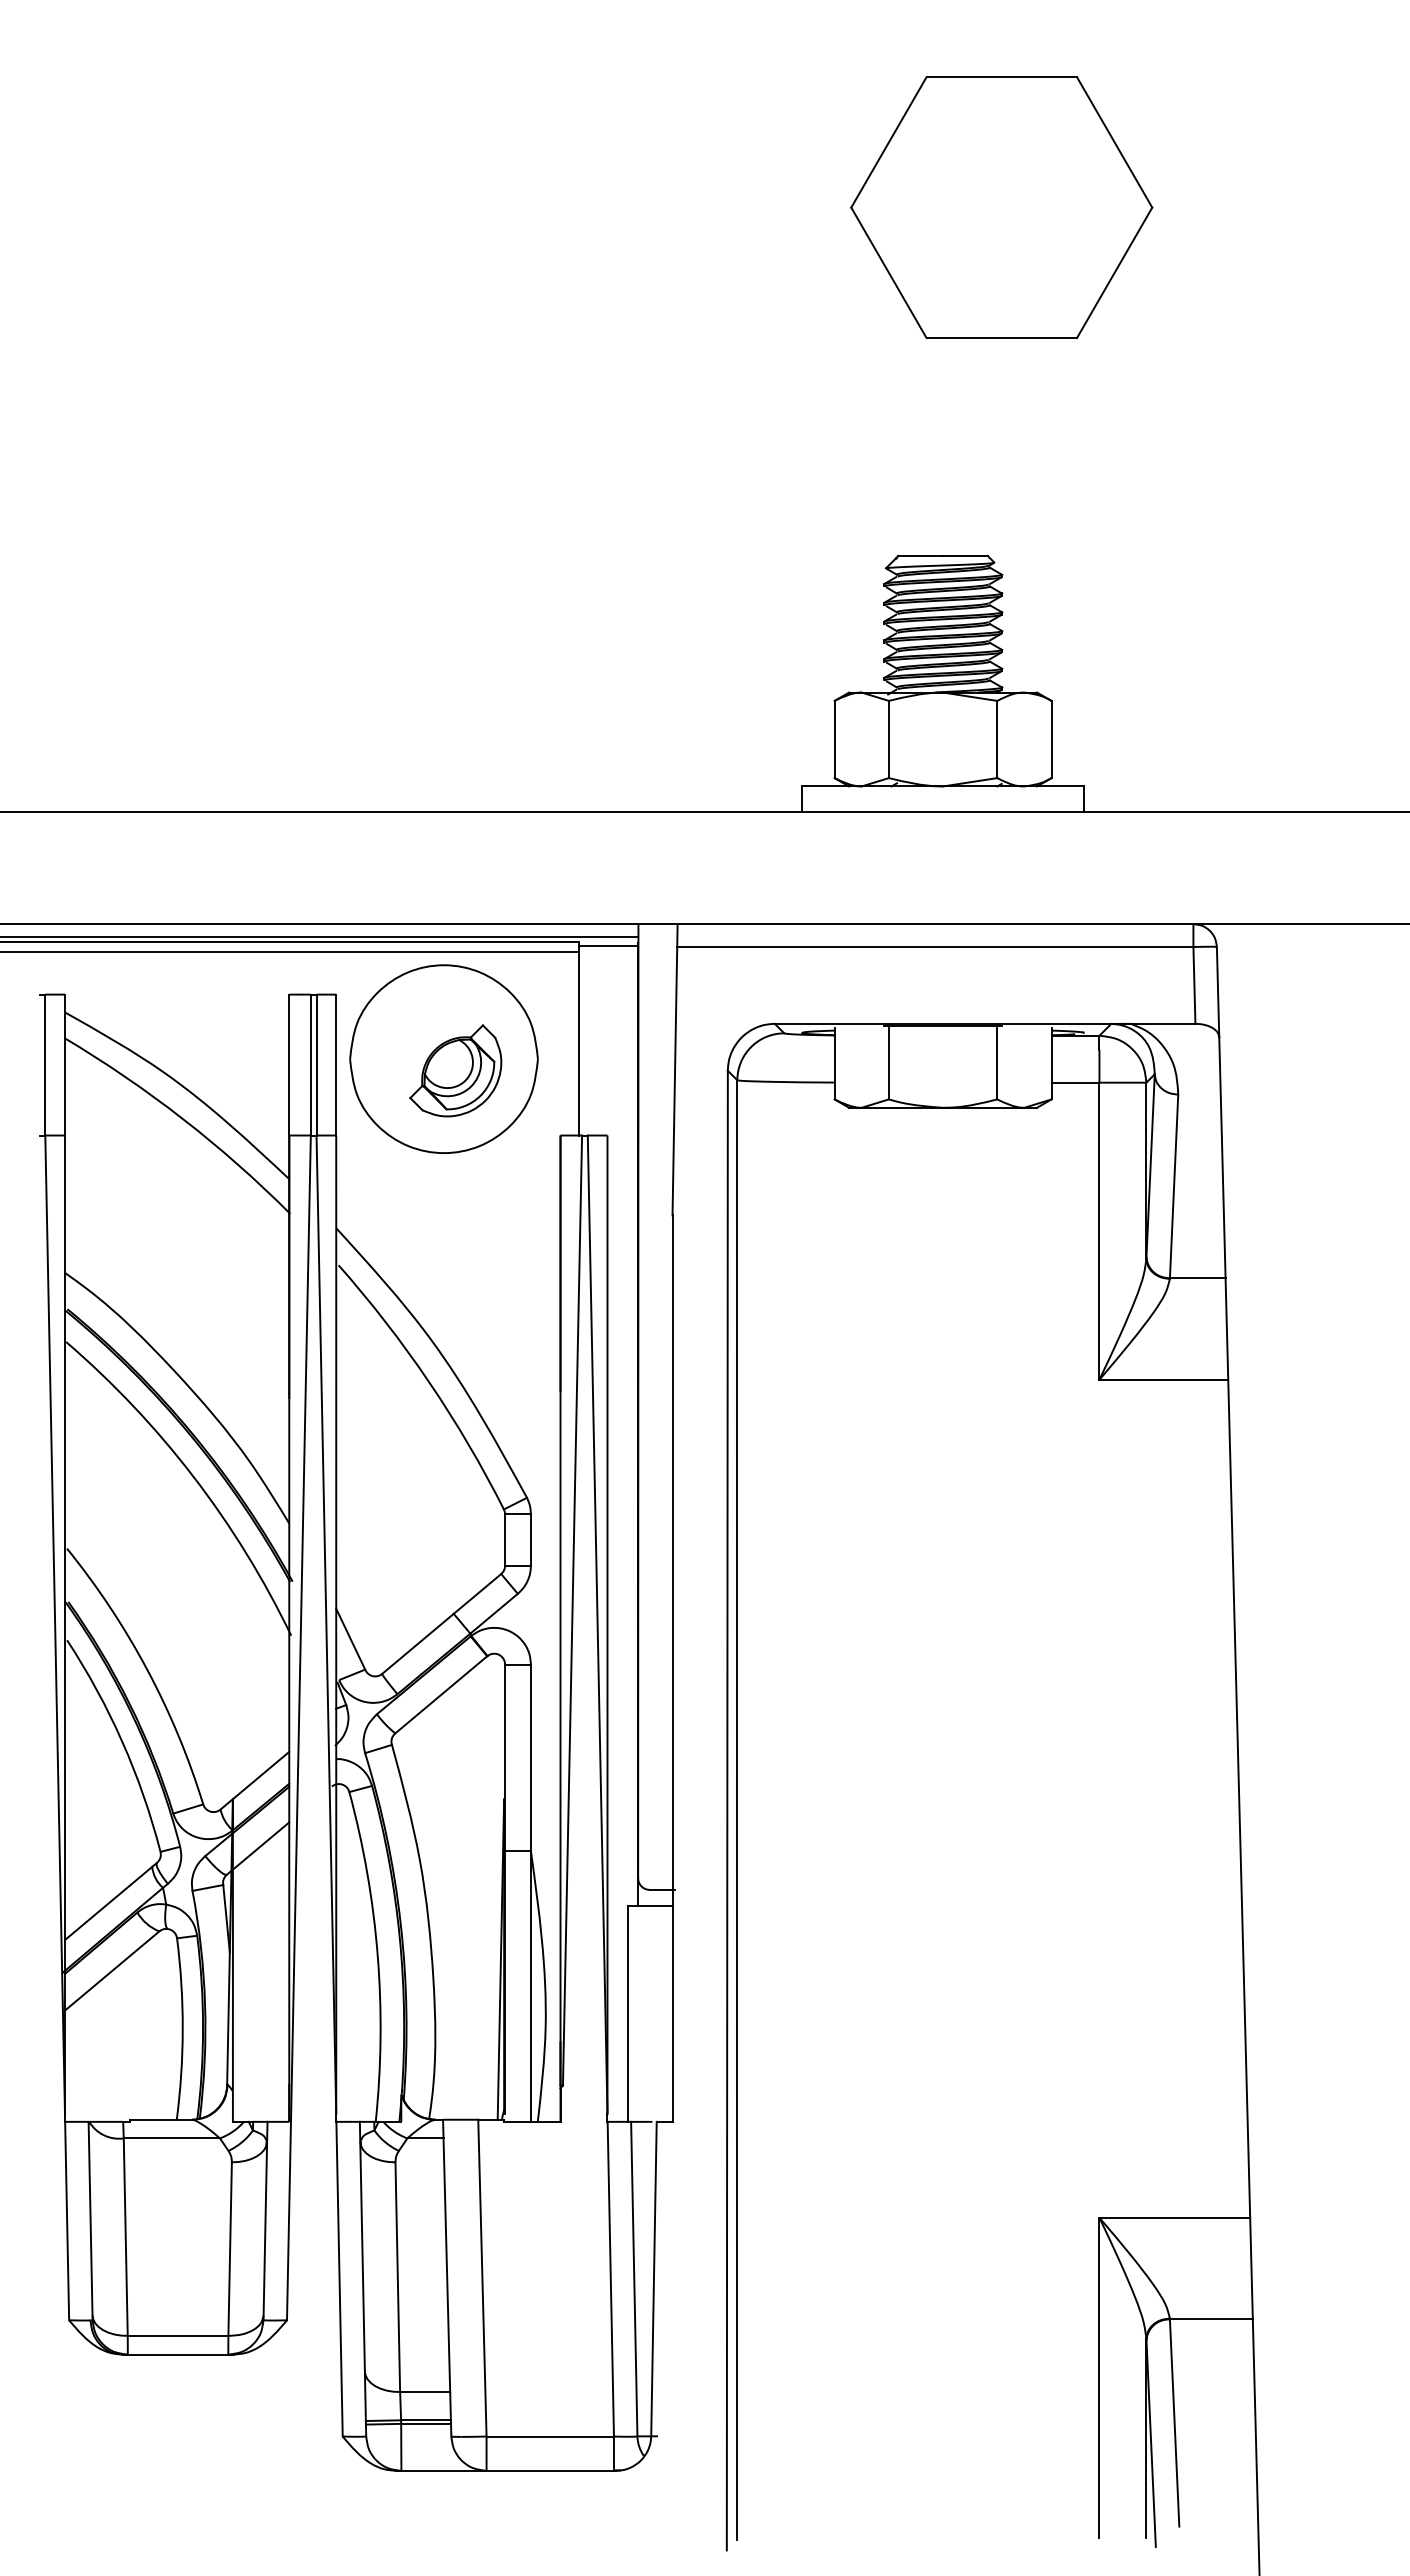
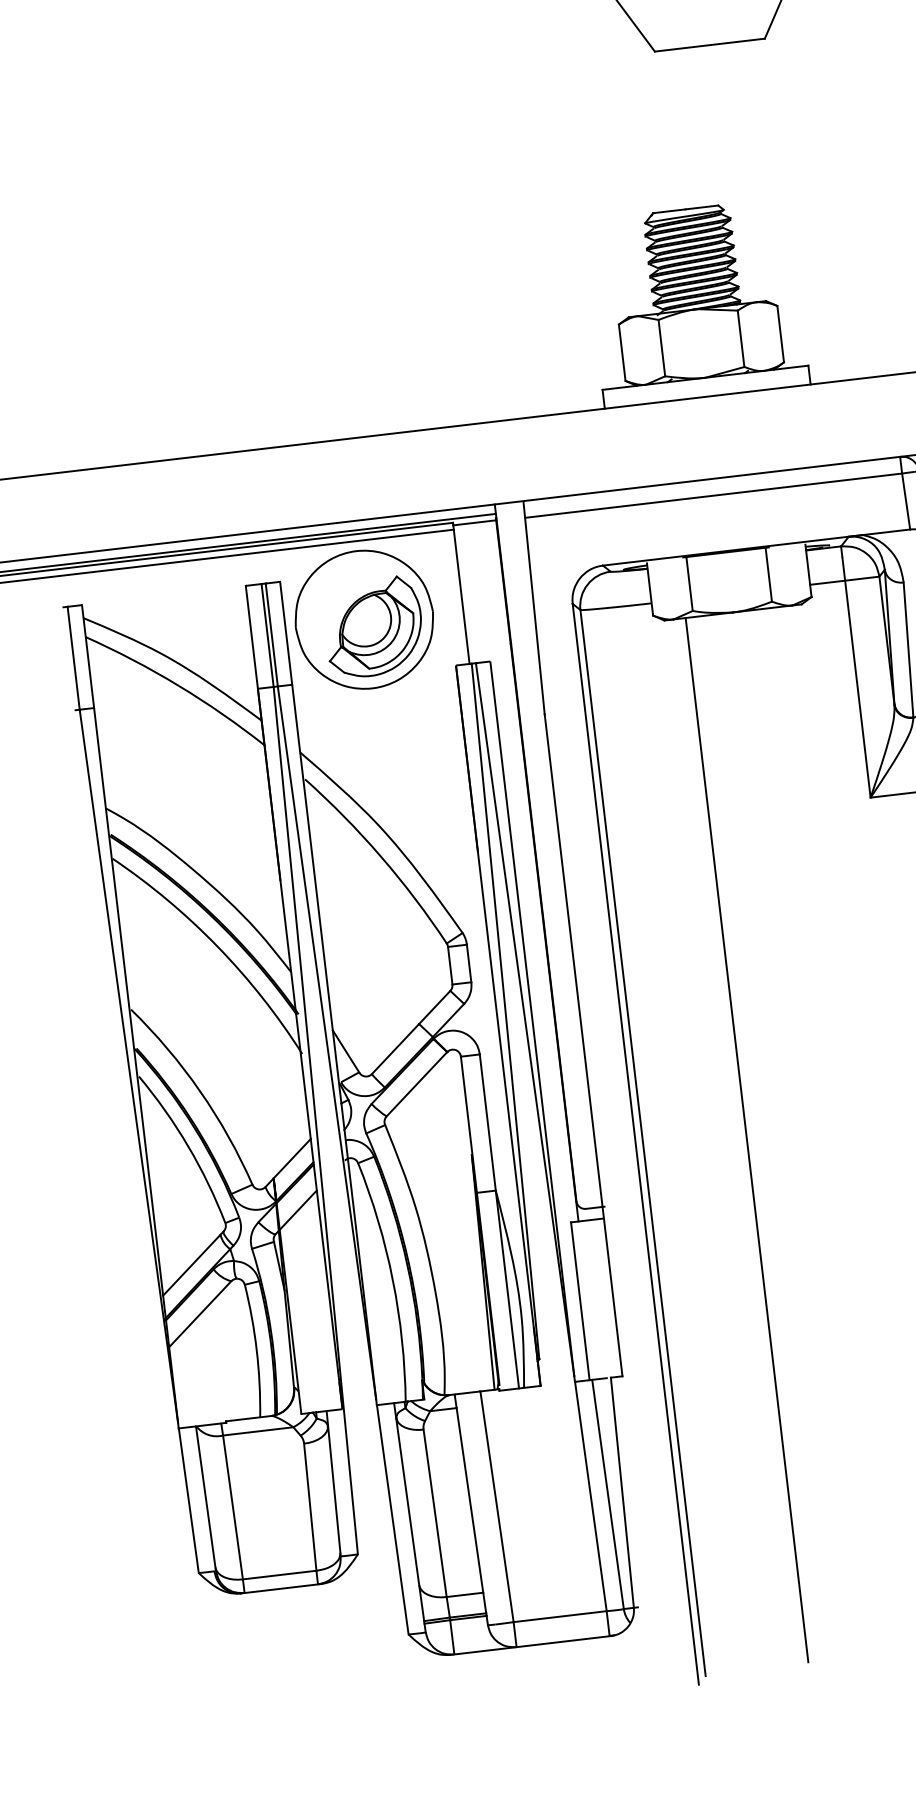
part: (455, 1070) -> (373, 627), size x1.43
line: (878, 1822) -> (747, 1140), added

